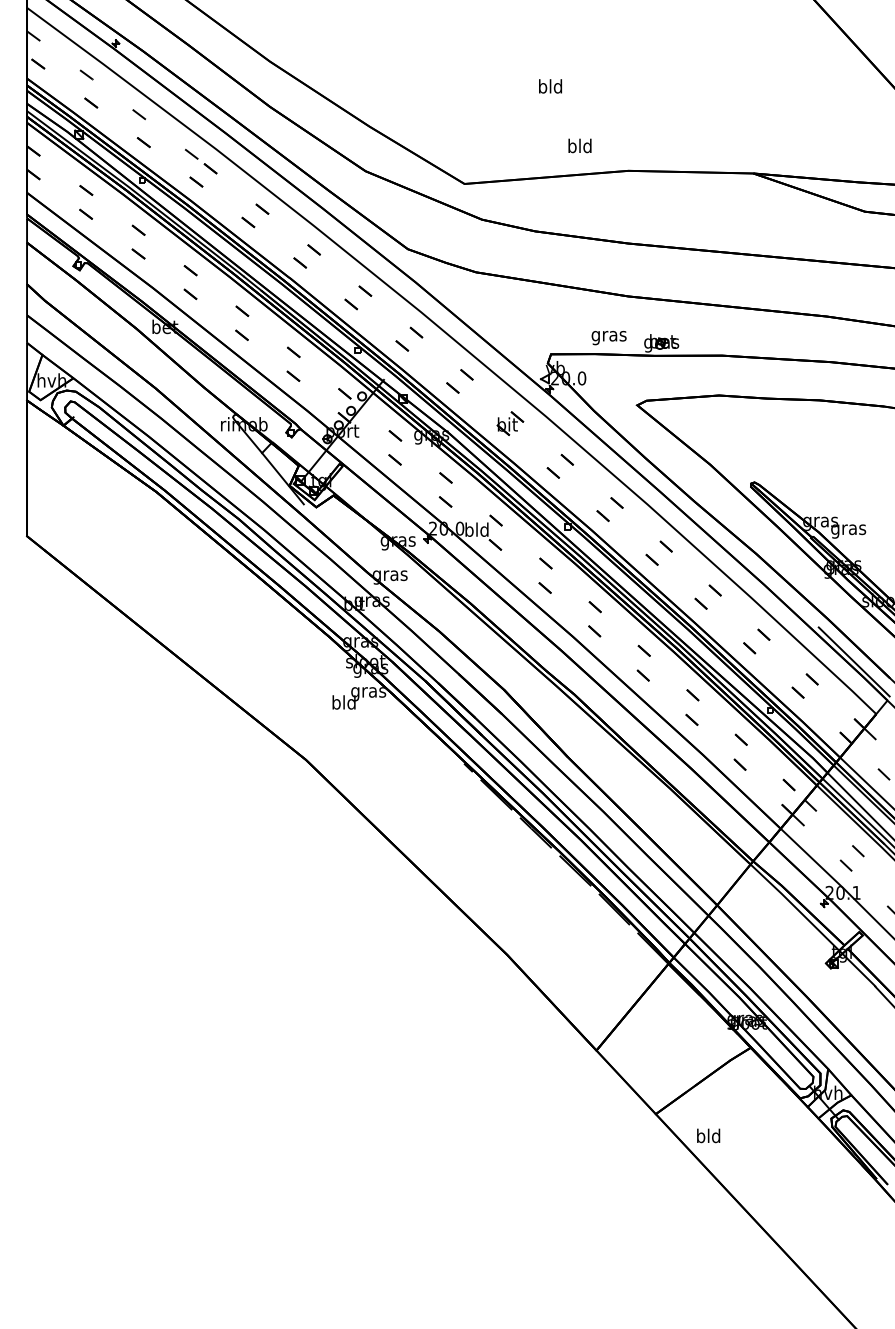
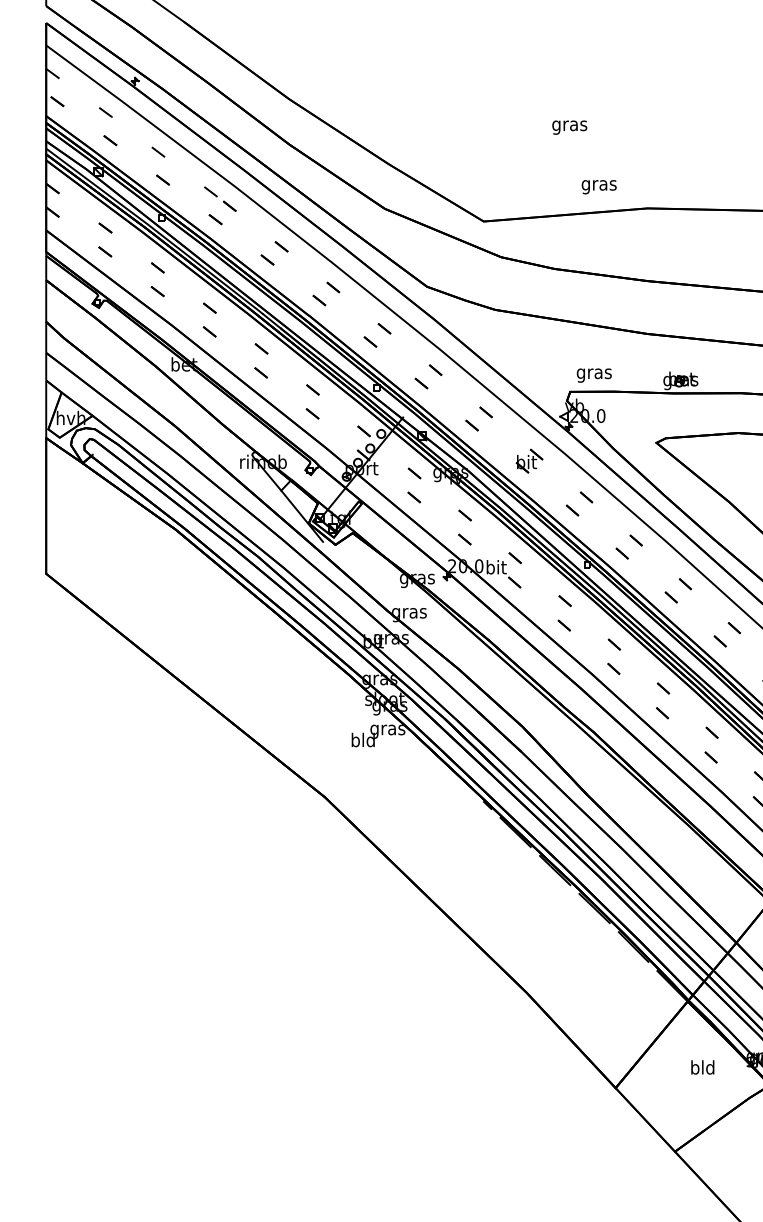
text: (550, 88) -> (569, 126), bld -> gras
text: (579, 147) -> (598, 185), bld -> gras
text: (608, 338) -> (593, 376), moved
text: (476, 529) -> (495, 567), bld -> bit
text: (708, 1135) -> (702, 1067), moved

